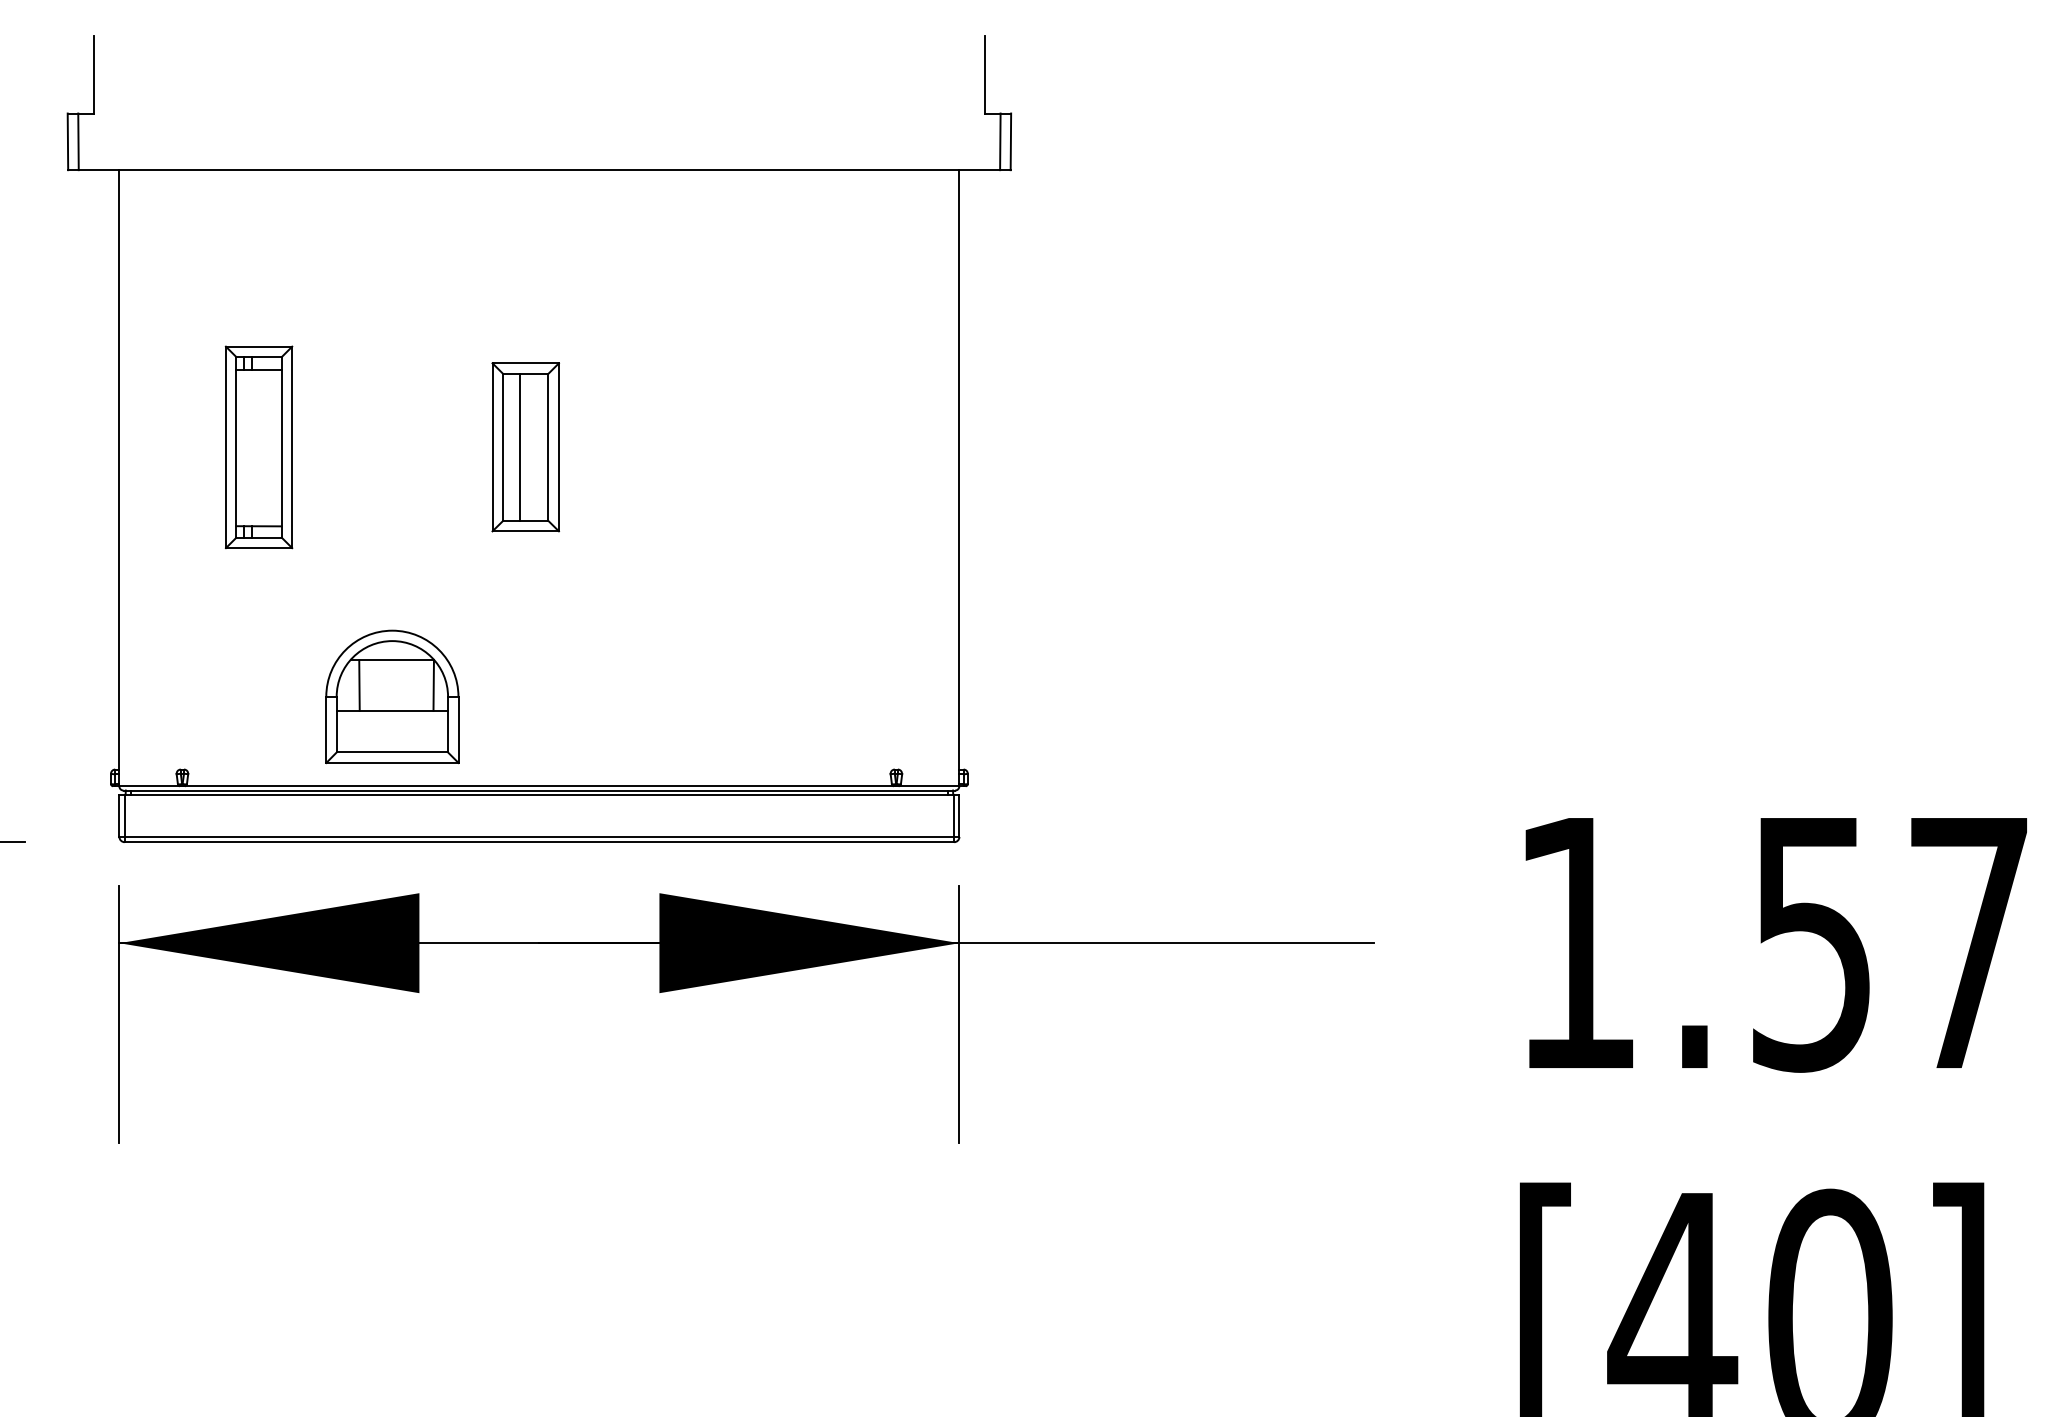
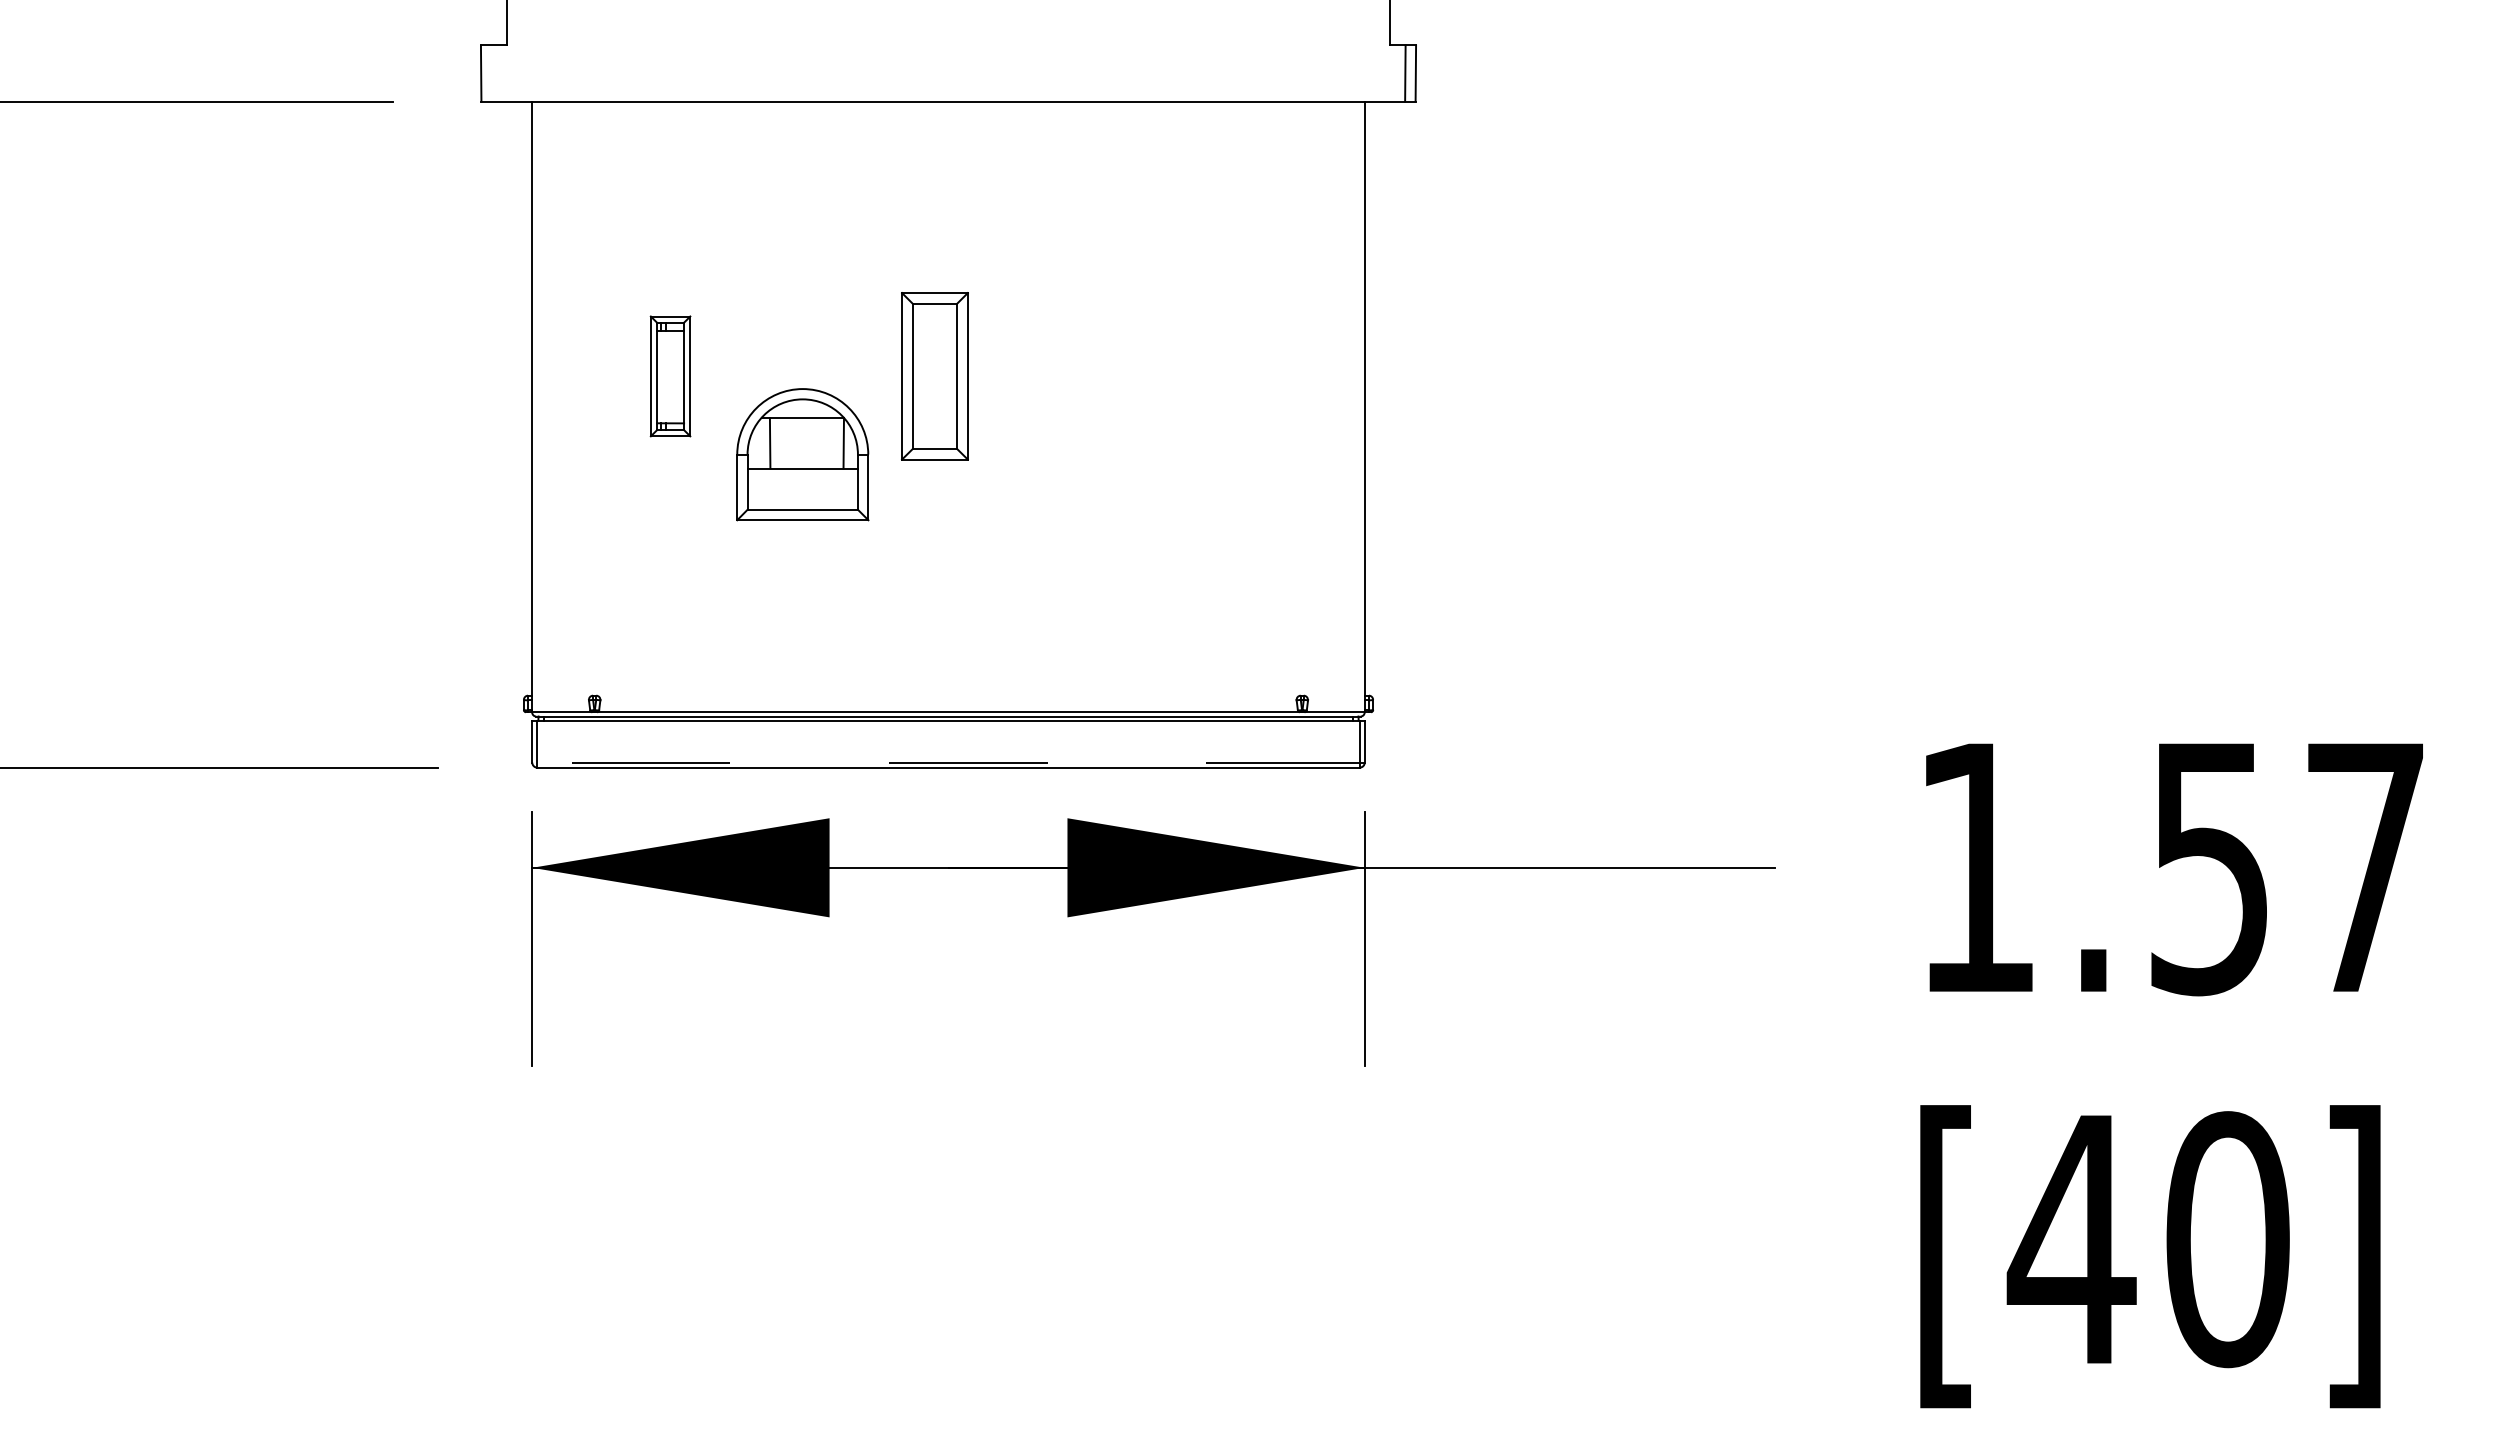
line: (78, 141) -> (491, 73), removed
part: (258, 447) -> (670, 376), size x0.6
line: (520, 447) -> (929, 376), removed
part: (392, 696) -> (802, 454), moved
line: (539, 836) -> (948, 762), solid -> dashed

